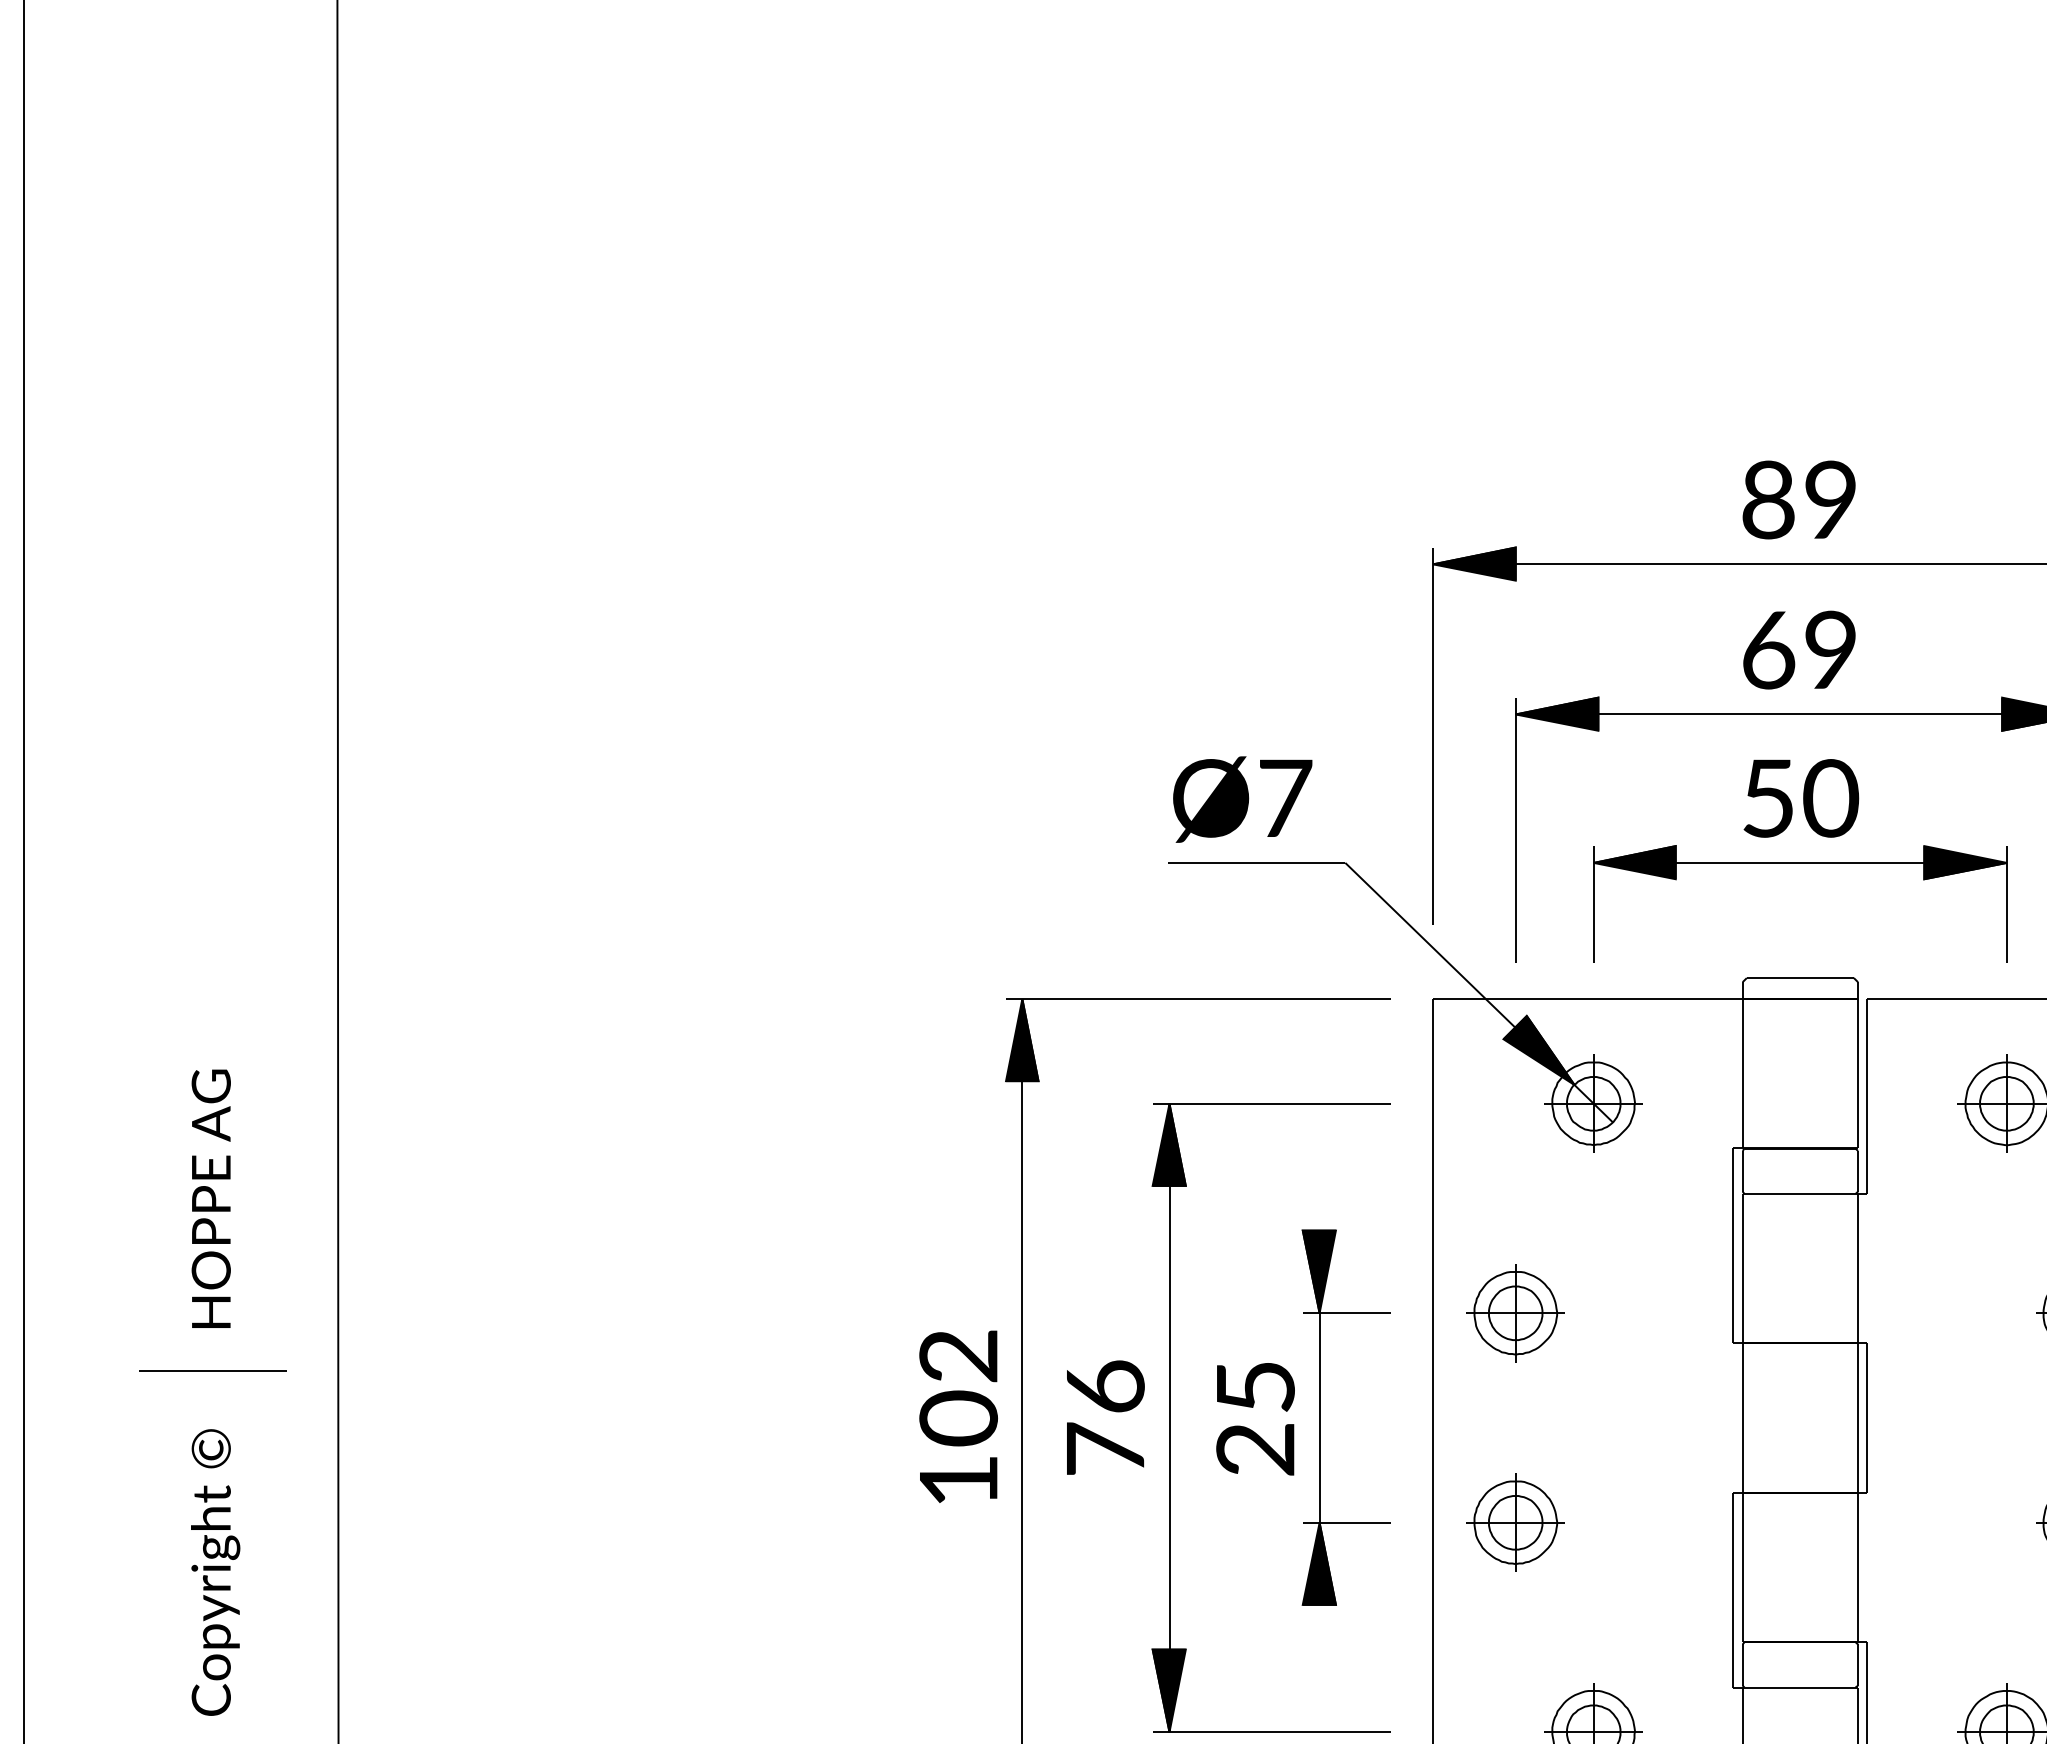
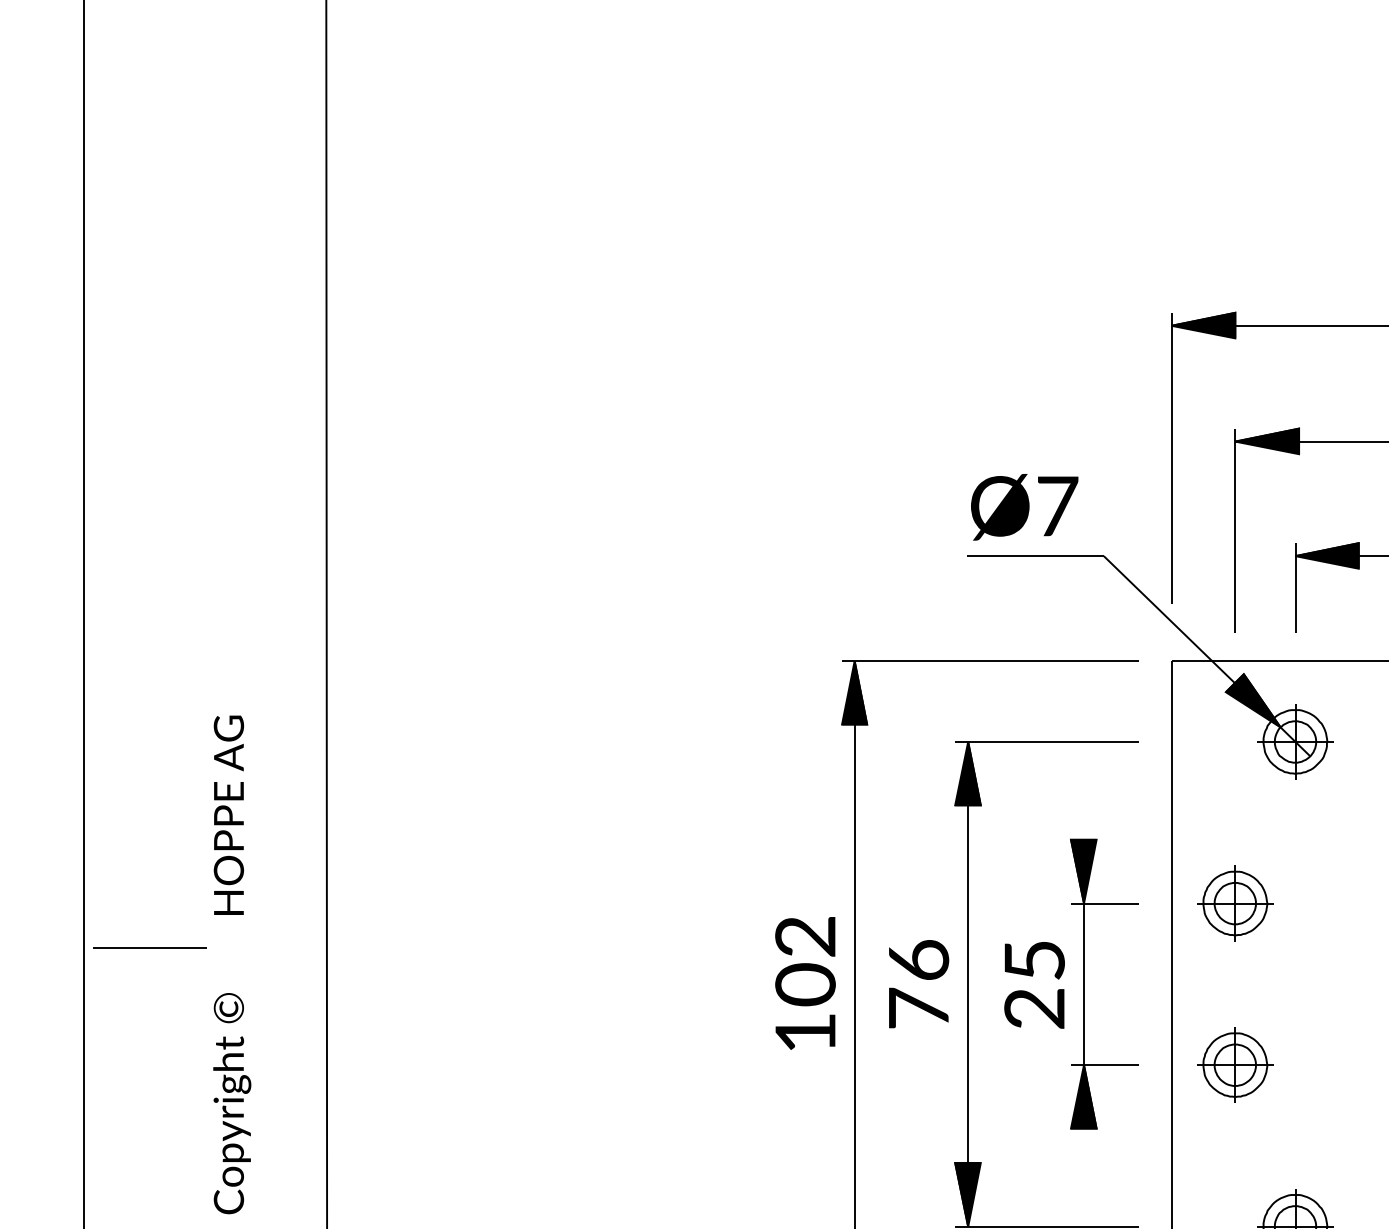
line: (212, 1370) -> (149, 947), moved

